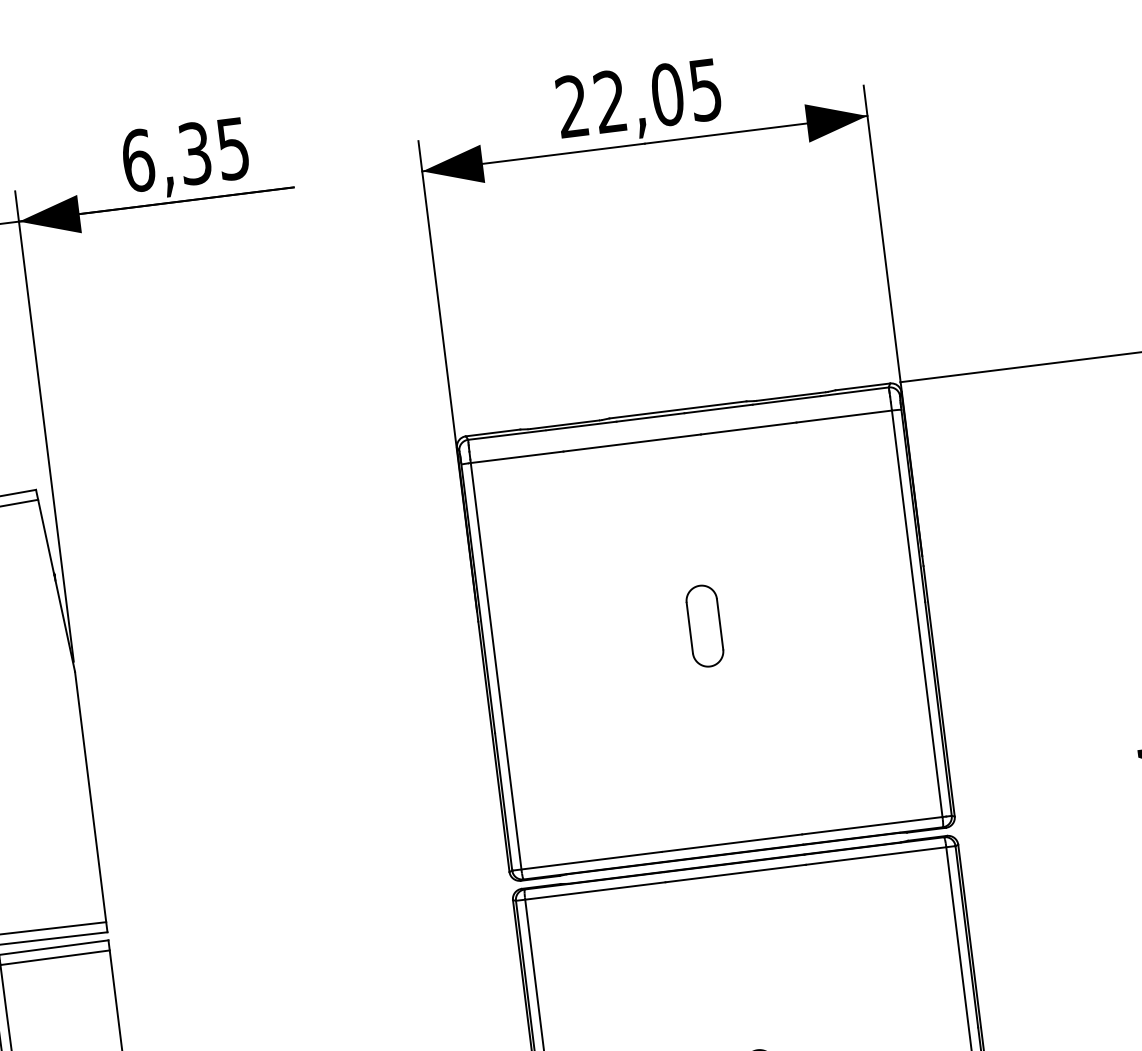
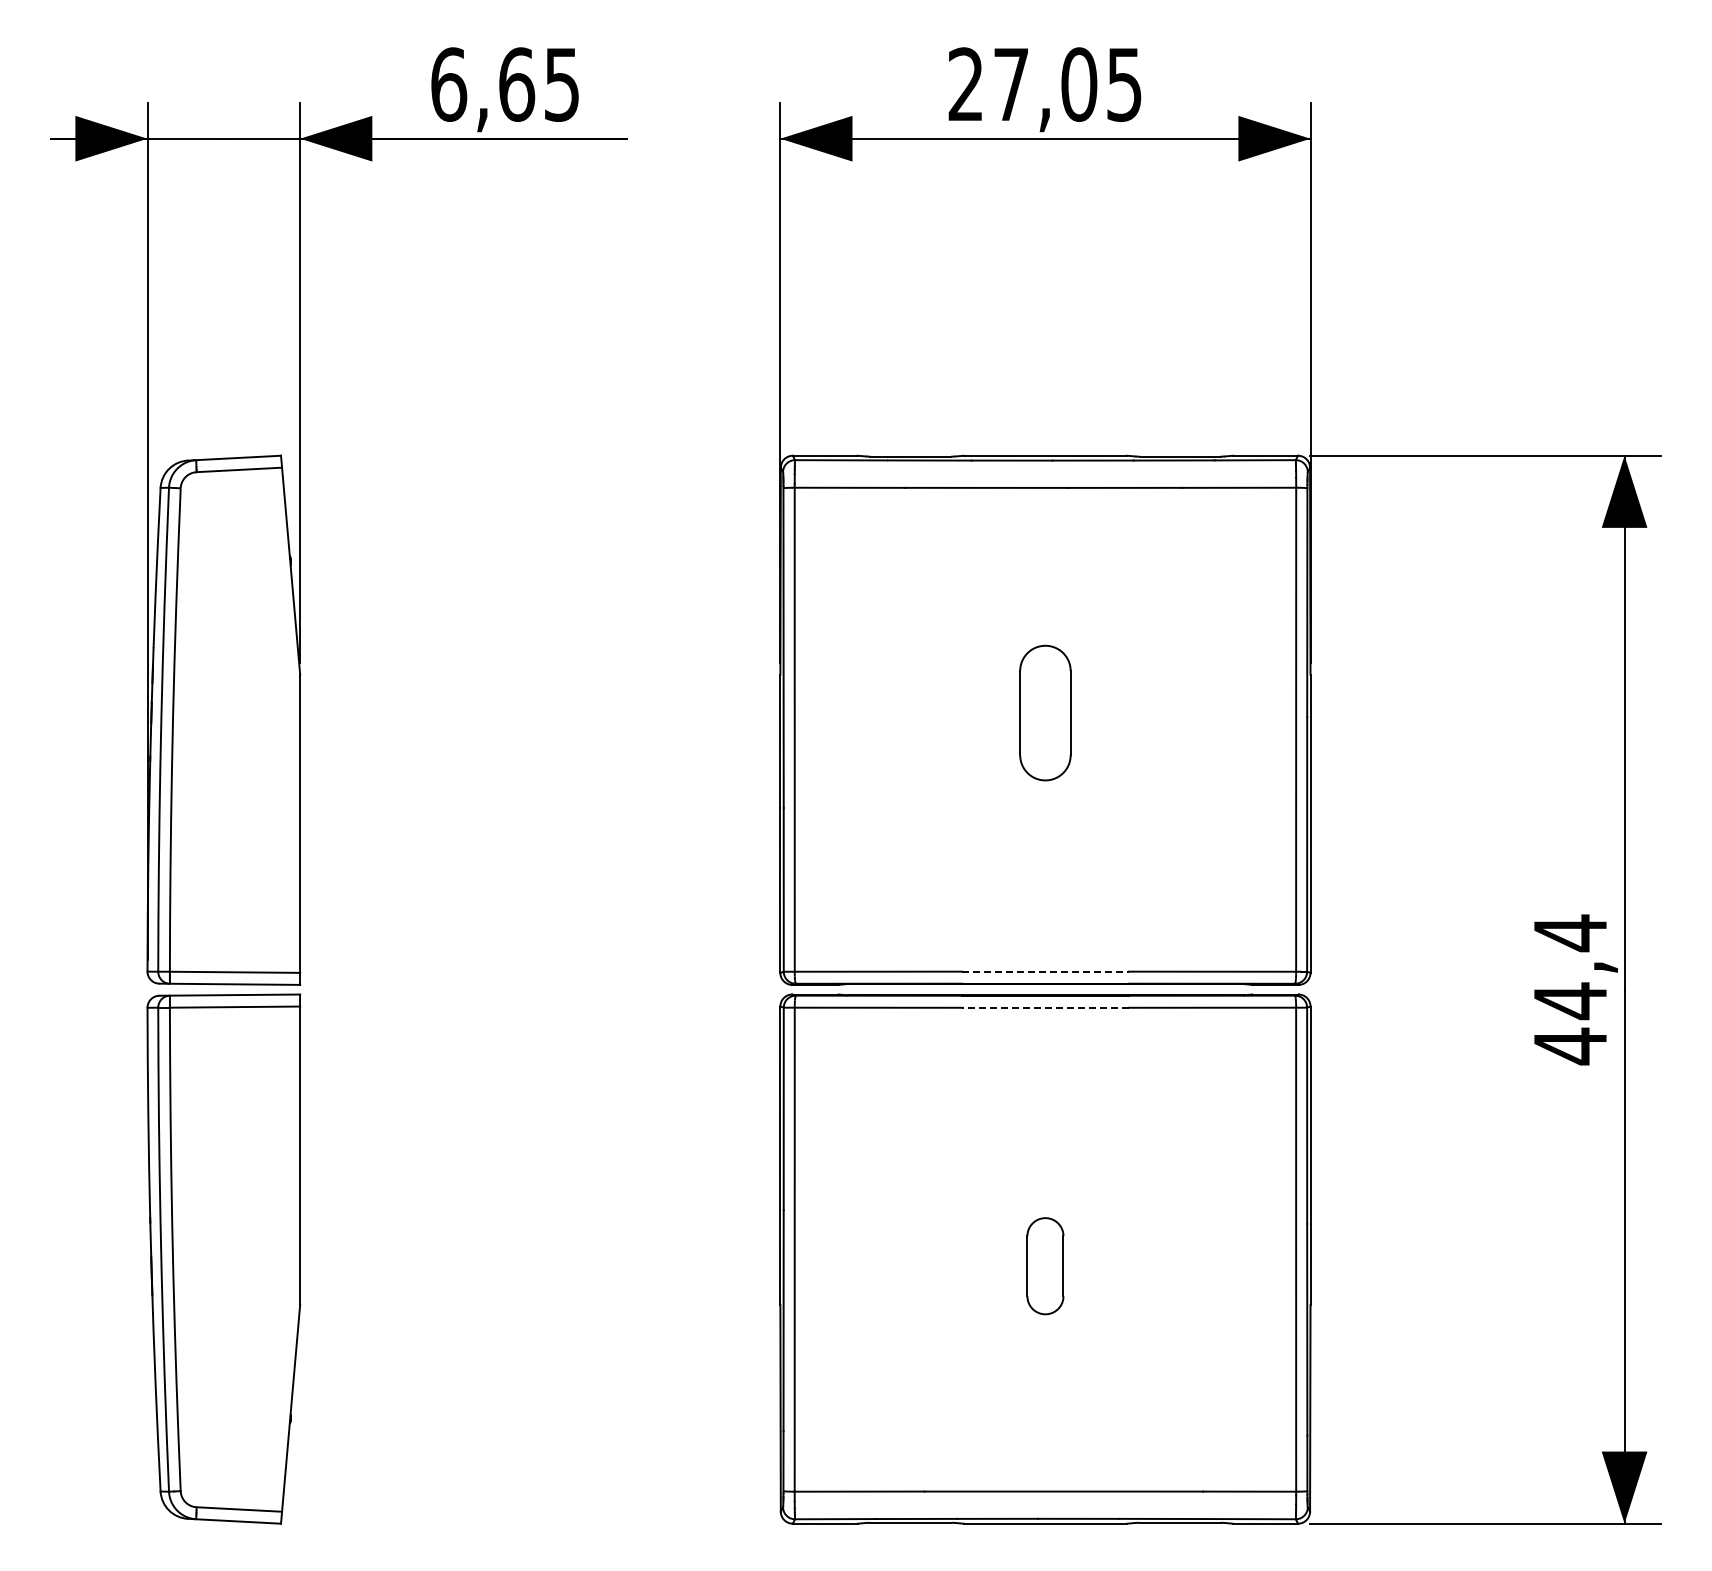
text: (609, 100) -> (1010, 83), 22,05 -> 27,05
text: (195, 153) -> (517, 84), 6,35 -> 6,65
part: (705, 626) -> (1045, 713), size x1.4
line: (732, 843) -> (1045, 971), solid -> dashed
line: (735, 873) -> (1045, 1007), solid -> dashed

